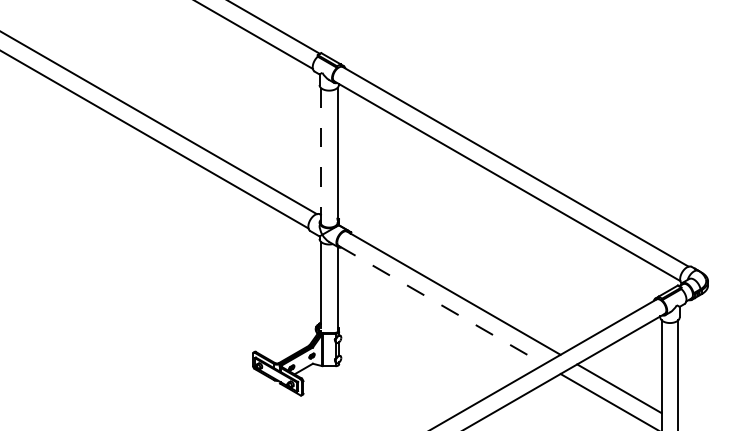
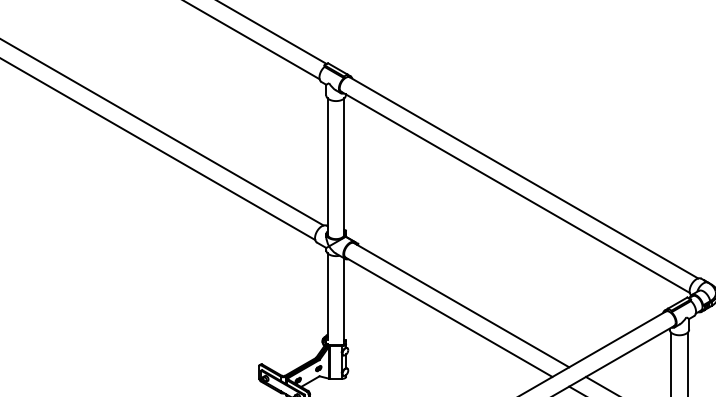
line: (320, 155) -> (327, 166), dashed -> solid
line: (441, 305) -> (449, 317), dashed -> solid

